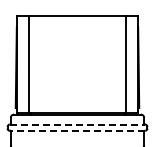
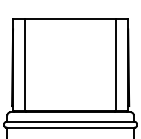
line: (77, 124) -> (70, 121), dashed -> solid
line: (77, 130) -> (70, 127), dashed -> solid

